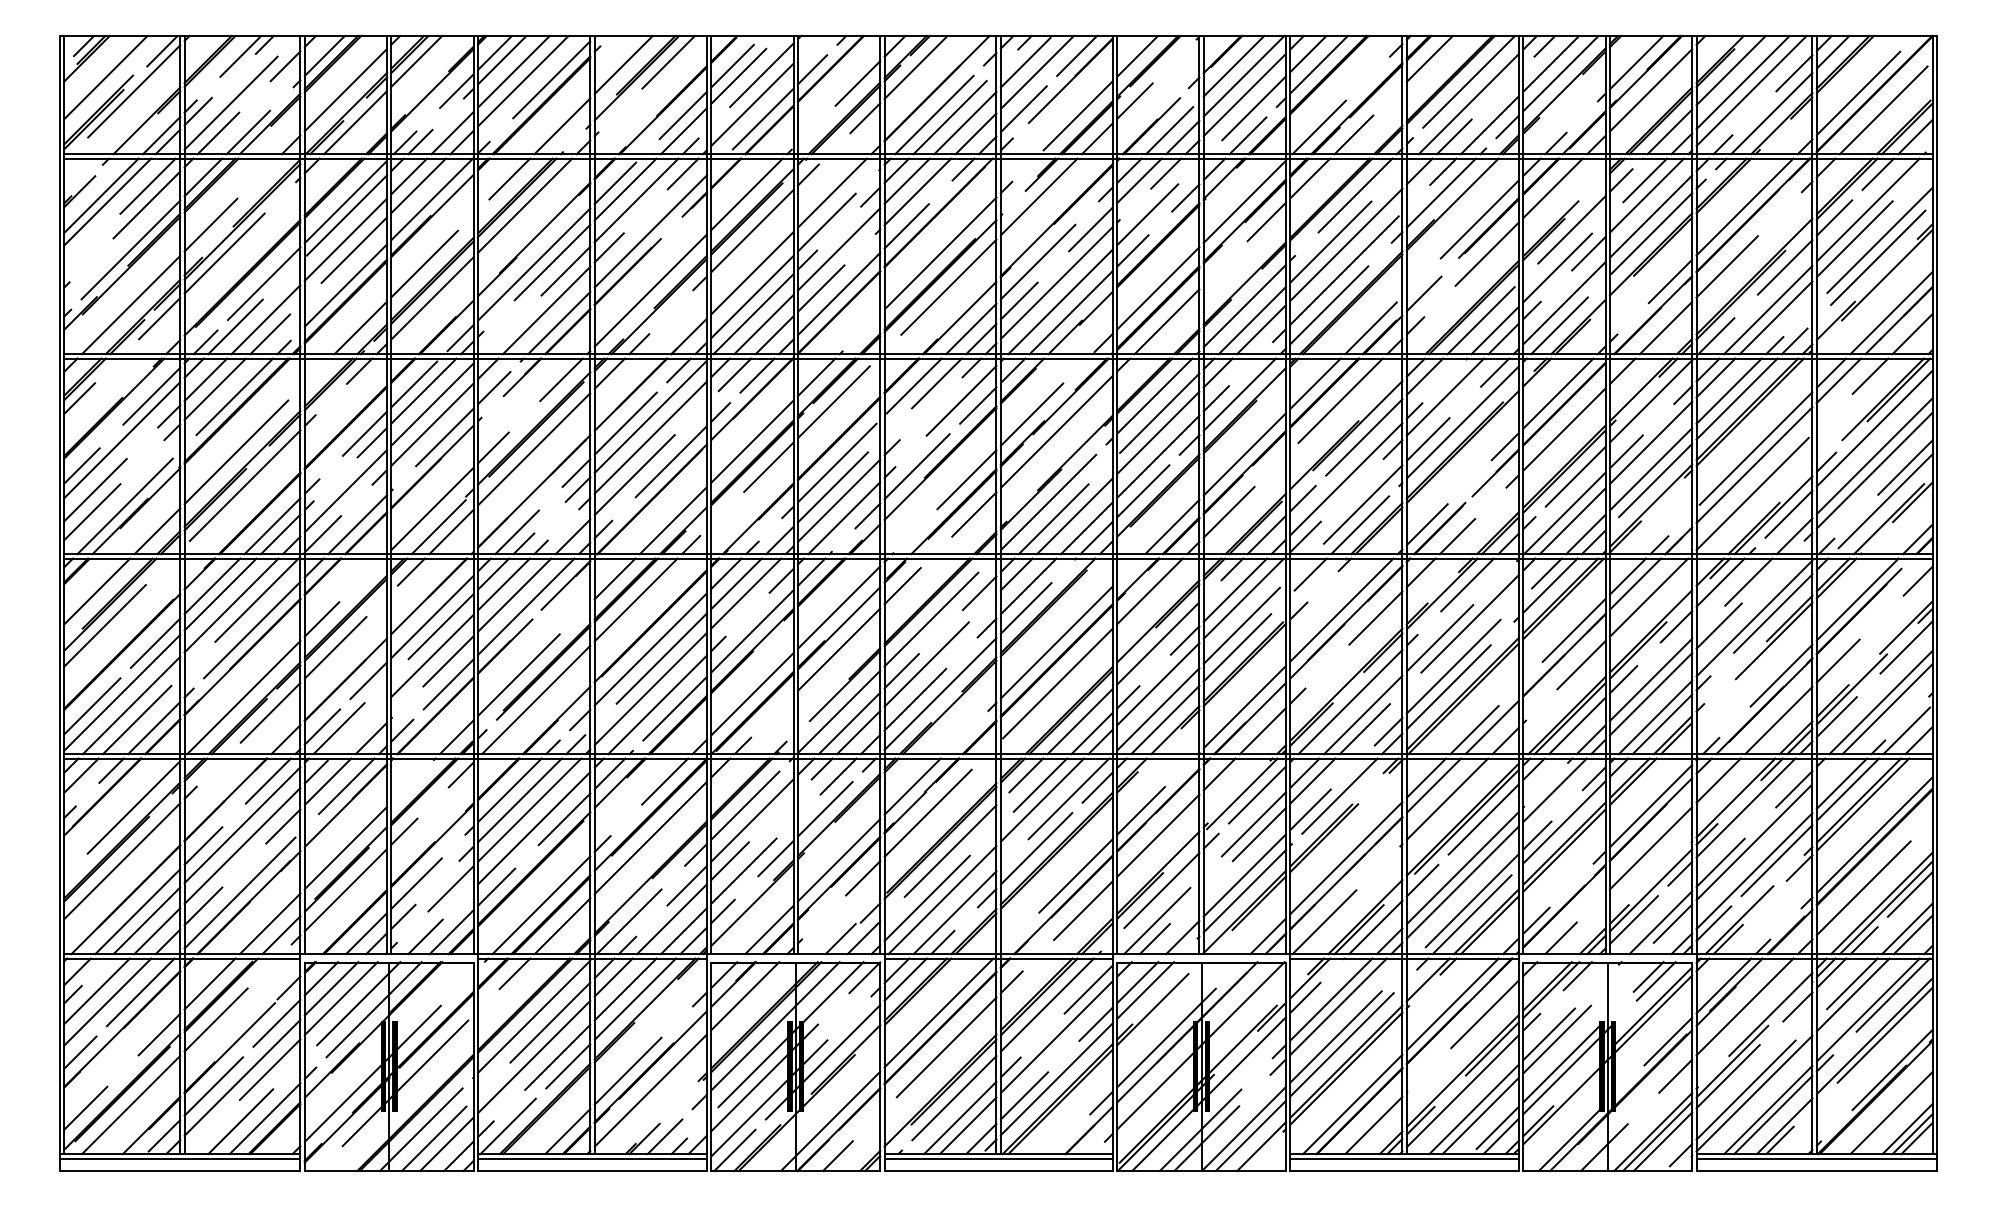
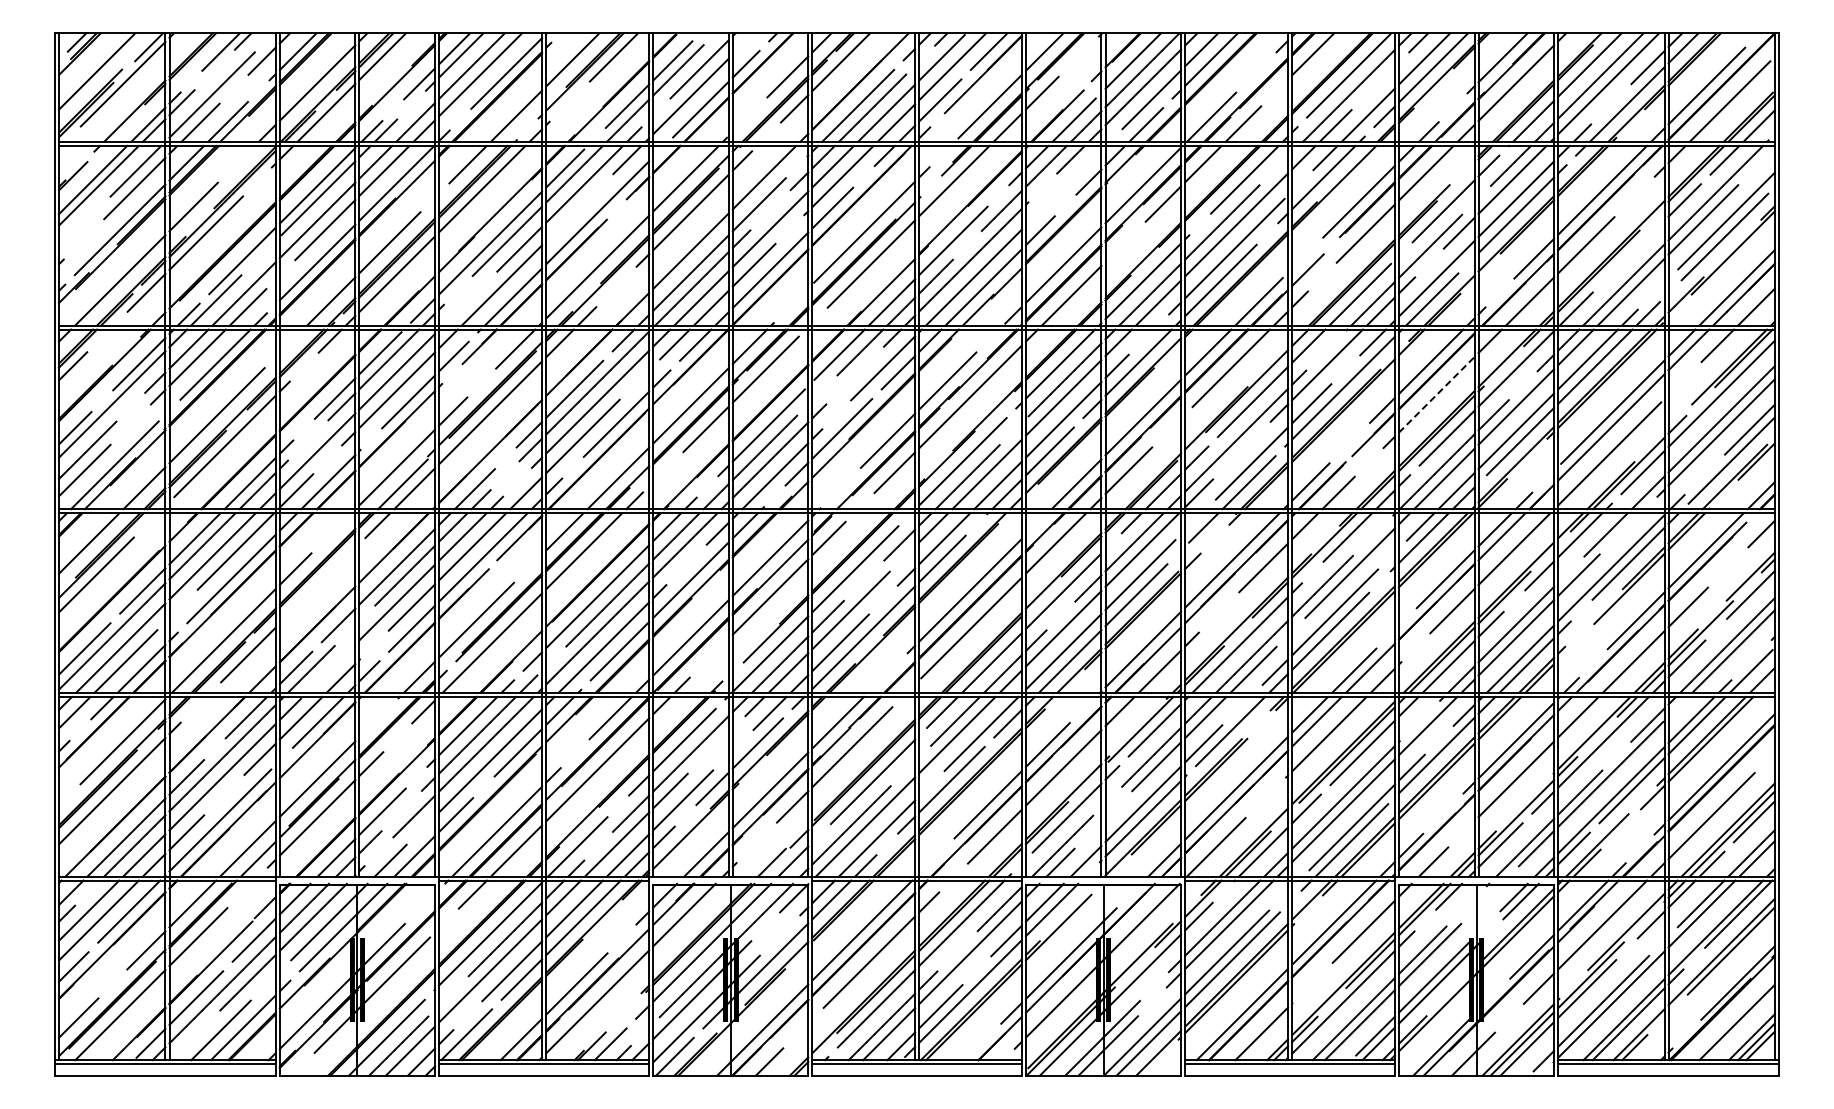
line: (1147, 214) -> (1053, 197), removed
line: (609, 247) -> (559, 227), removed
line: (1785, 267) -> (1639, 245), removed
line: (1565, 429) -> (1437, 394), solid -> dashed
line: (334, 647) -> (307, 594), removed

